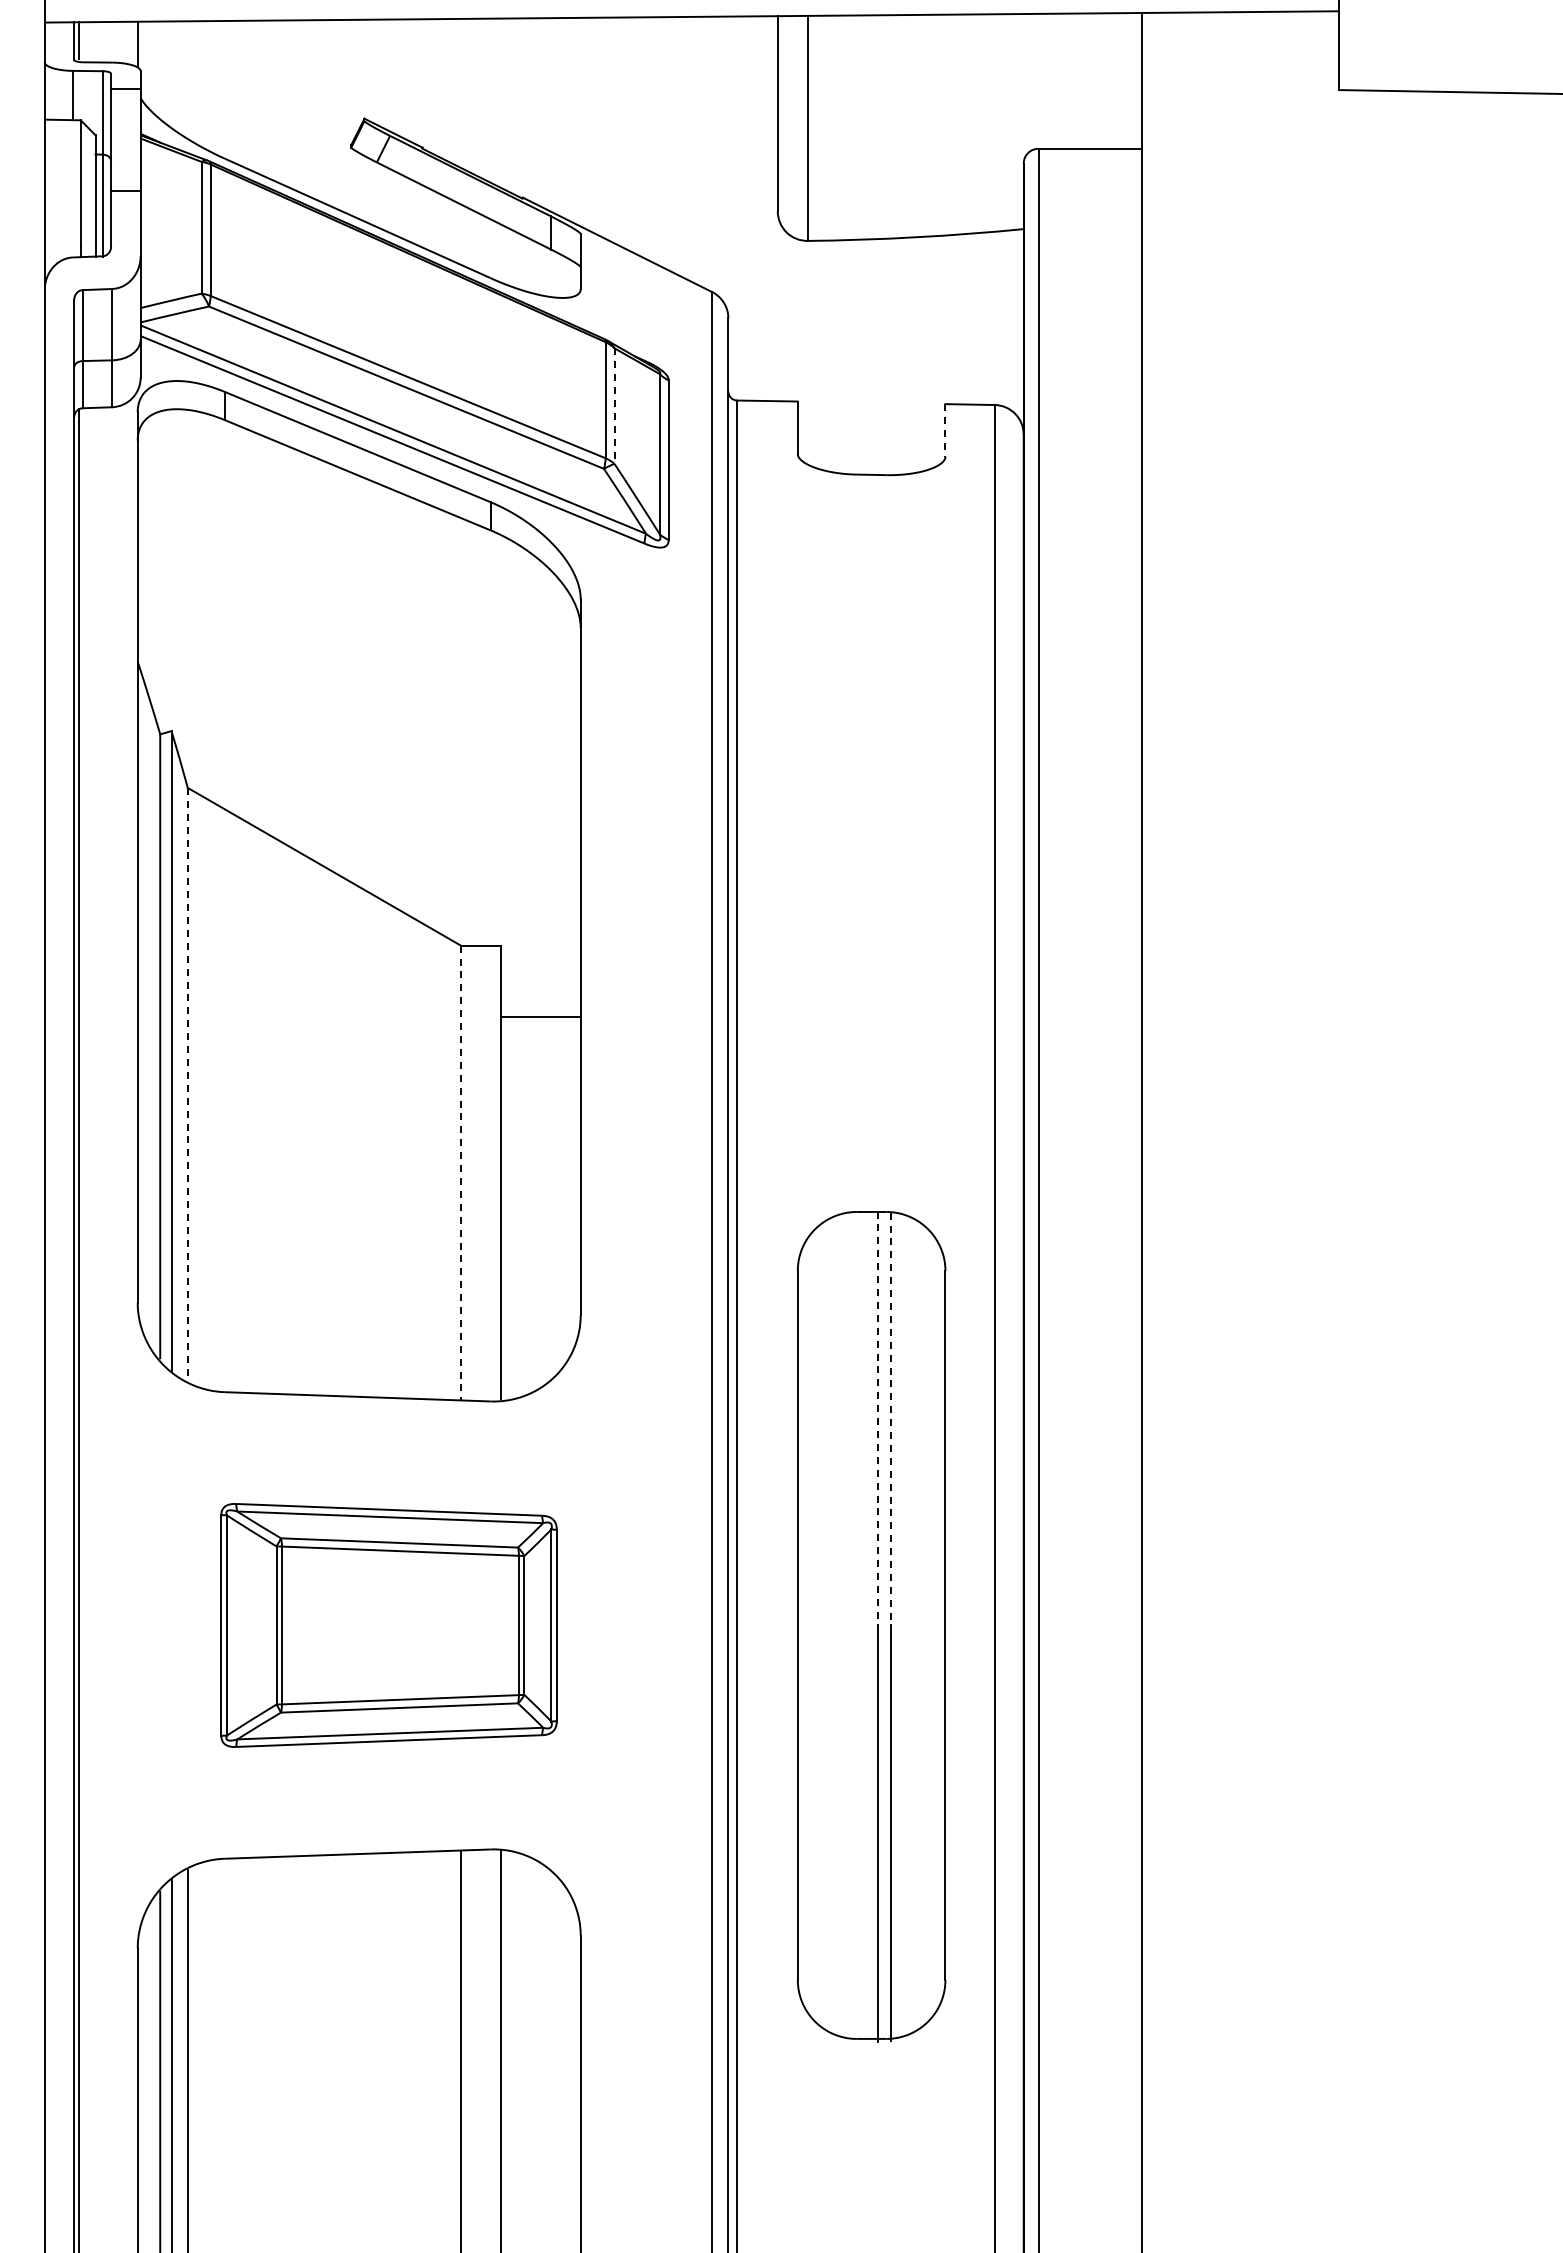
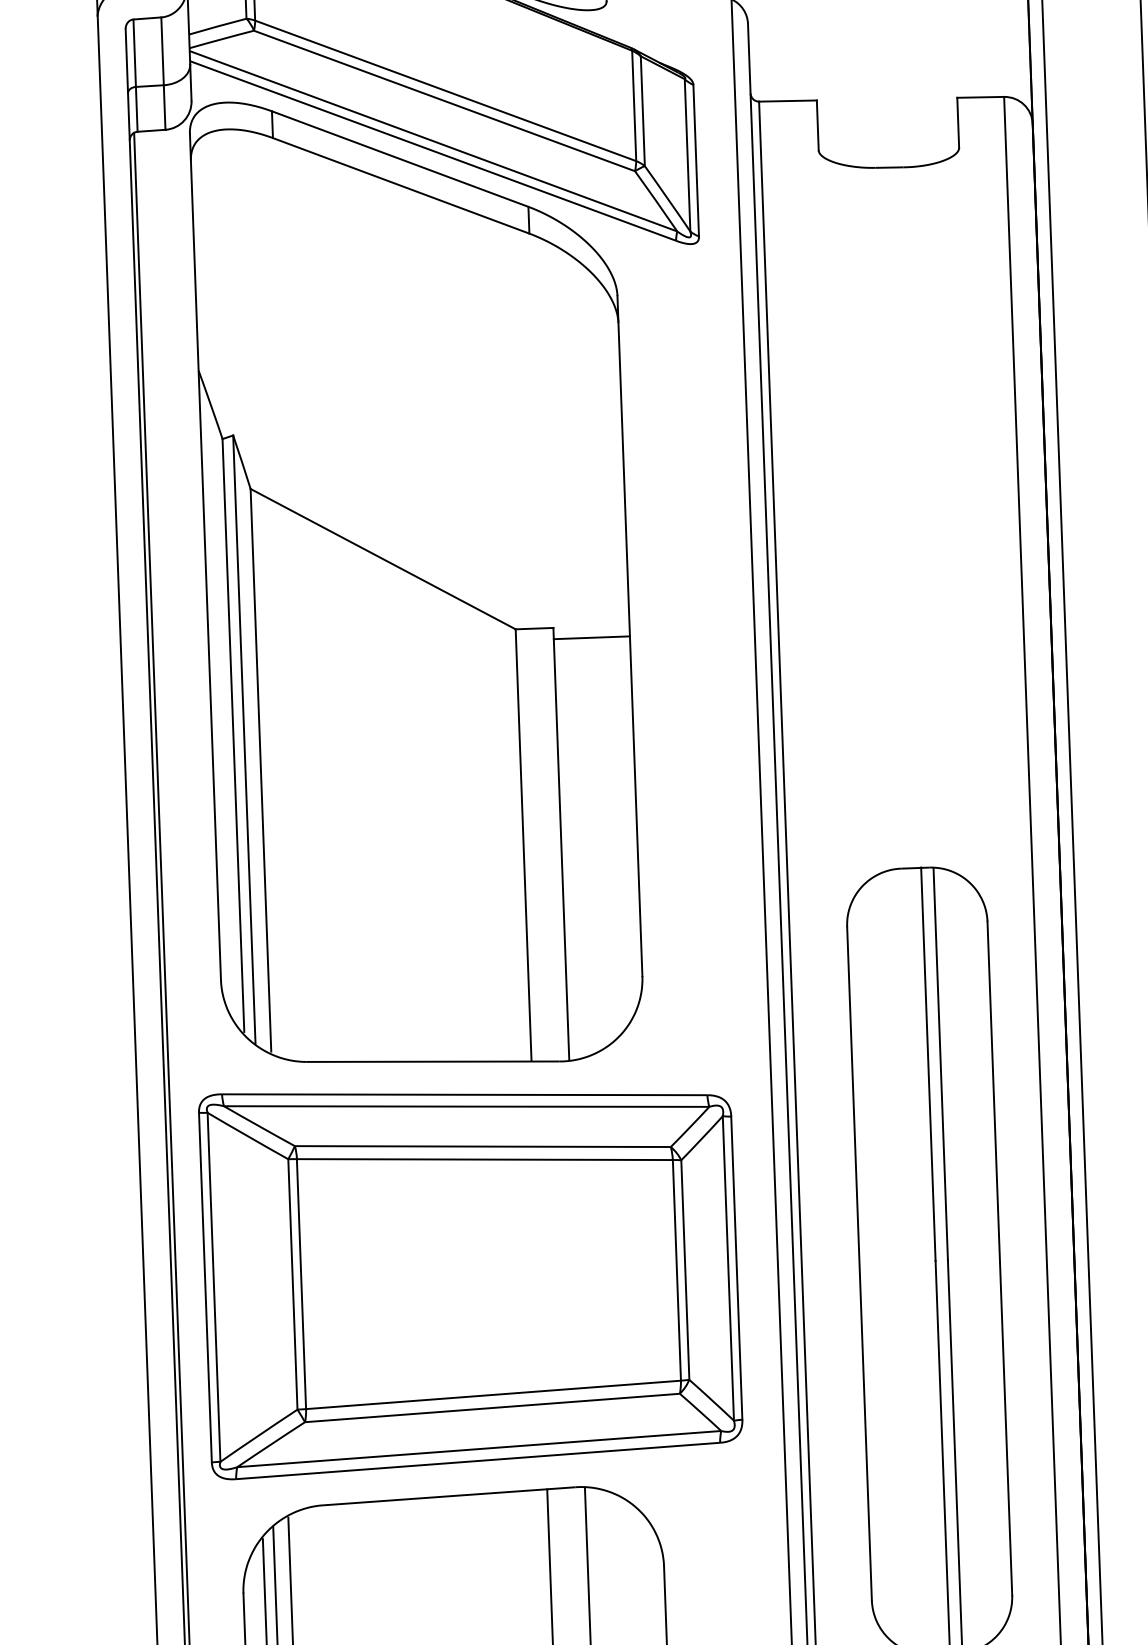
line: (614, 406) -> (642, 111), dashed -> solid
line: (945, 430) -> (958, 122), dashed -> solid
line: (540, 1017) -> (591, 637), moved
line: (187, 1084) -> (260, 770), dashed -> solid
line: (460, 1173) -> (523, 845), dashed -> solid
line: (877, 1418) -> (928, 1064), dashed -> solid
line: (890, 1419) -> (940, 1064), dashed -> solid
part: (388, 1625) -> (470, 1277), size x1.67

